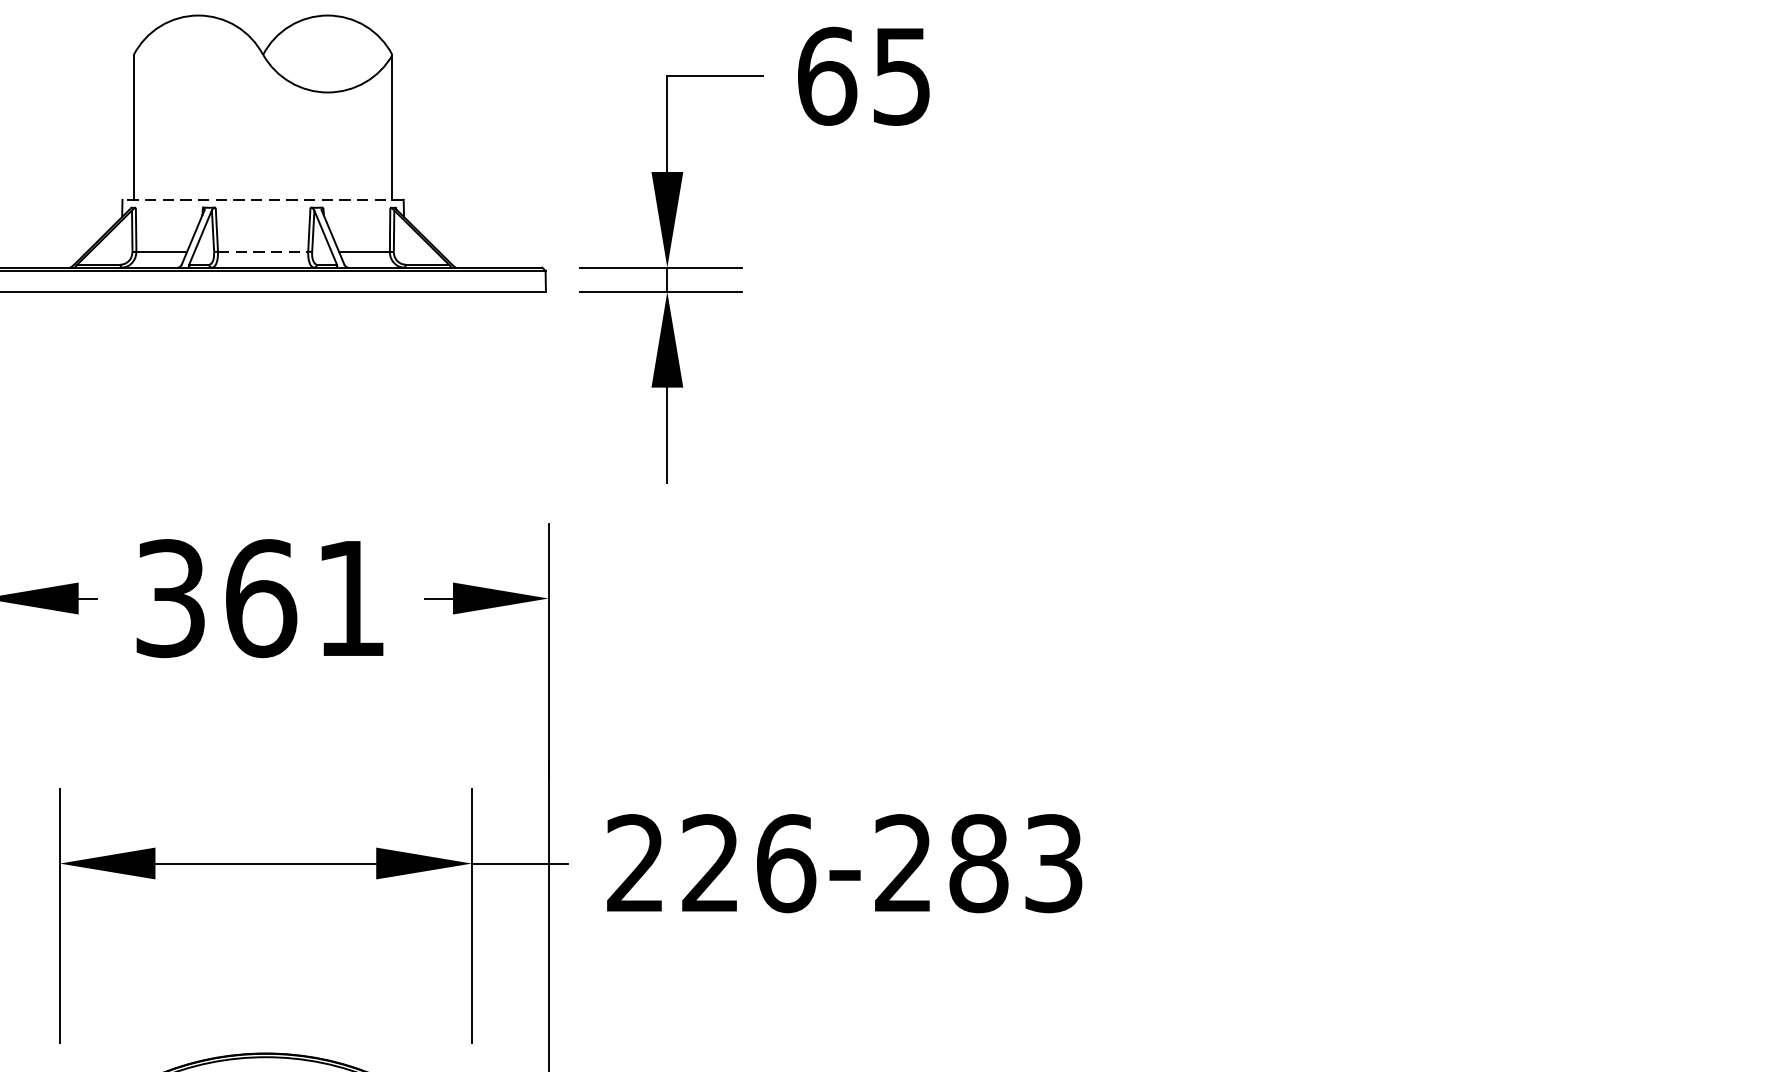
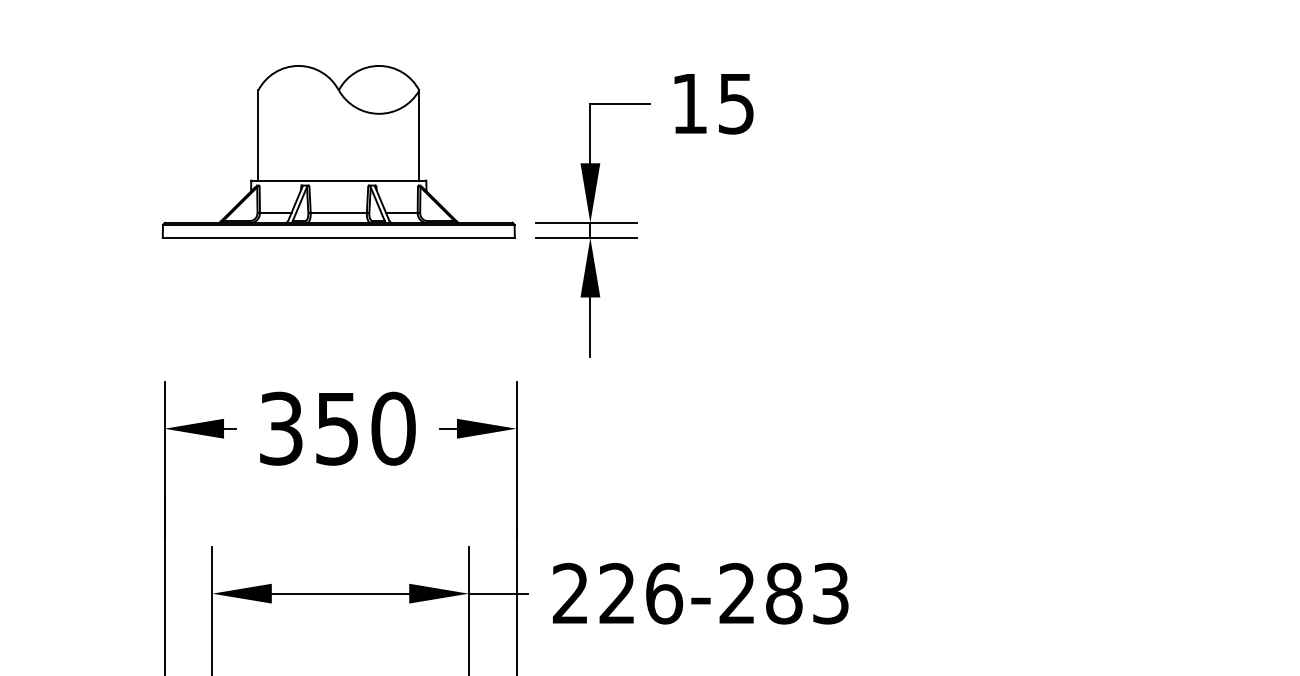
text: (826, 75) -> (689, 103), 65 -> 15
line: (262, 199) -> (338, 180), dashed -> solid
line: (264, 252) -> (339, 213), dashed -> solid
text: (305, 598) -> (365, 428), 361 -> 350

